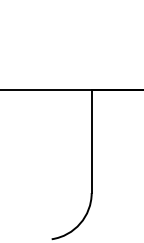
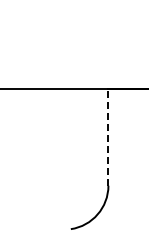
line: (91, 140) -> (108, 136), solid -> dashed

